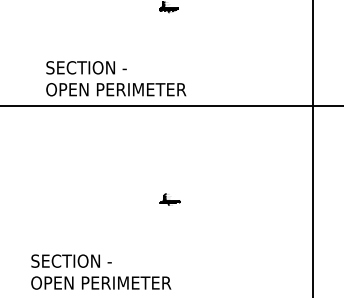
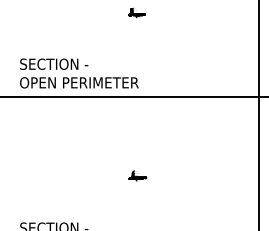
text: (116, 78) -> (79, 73), moved

